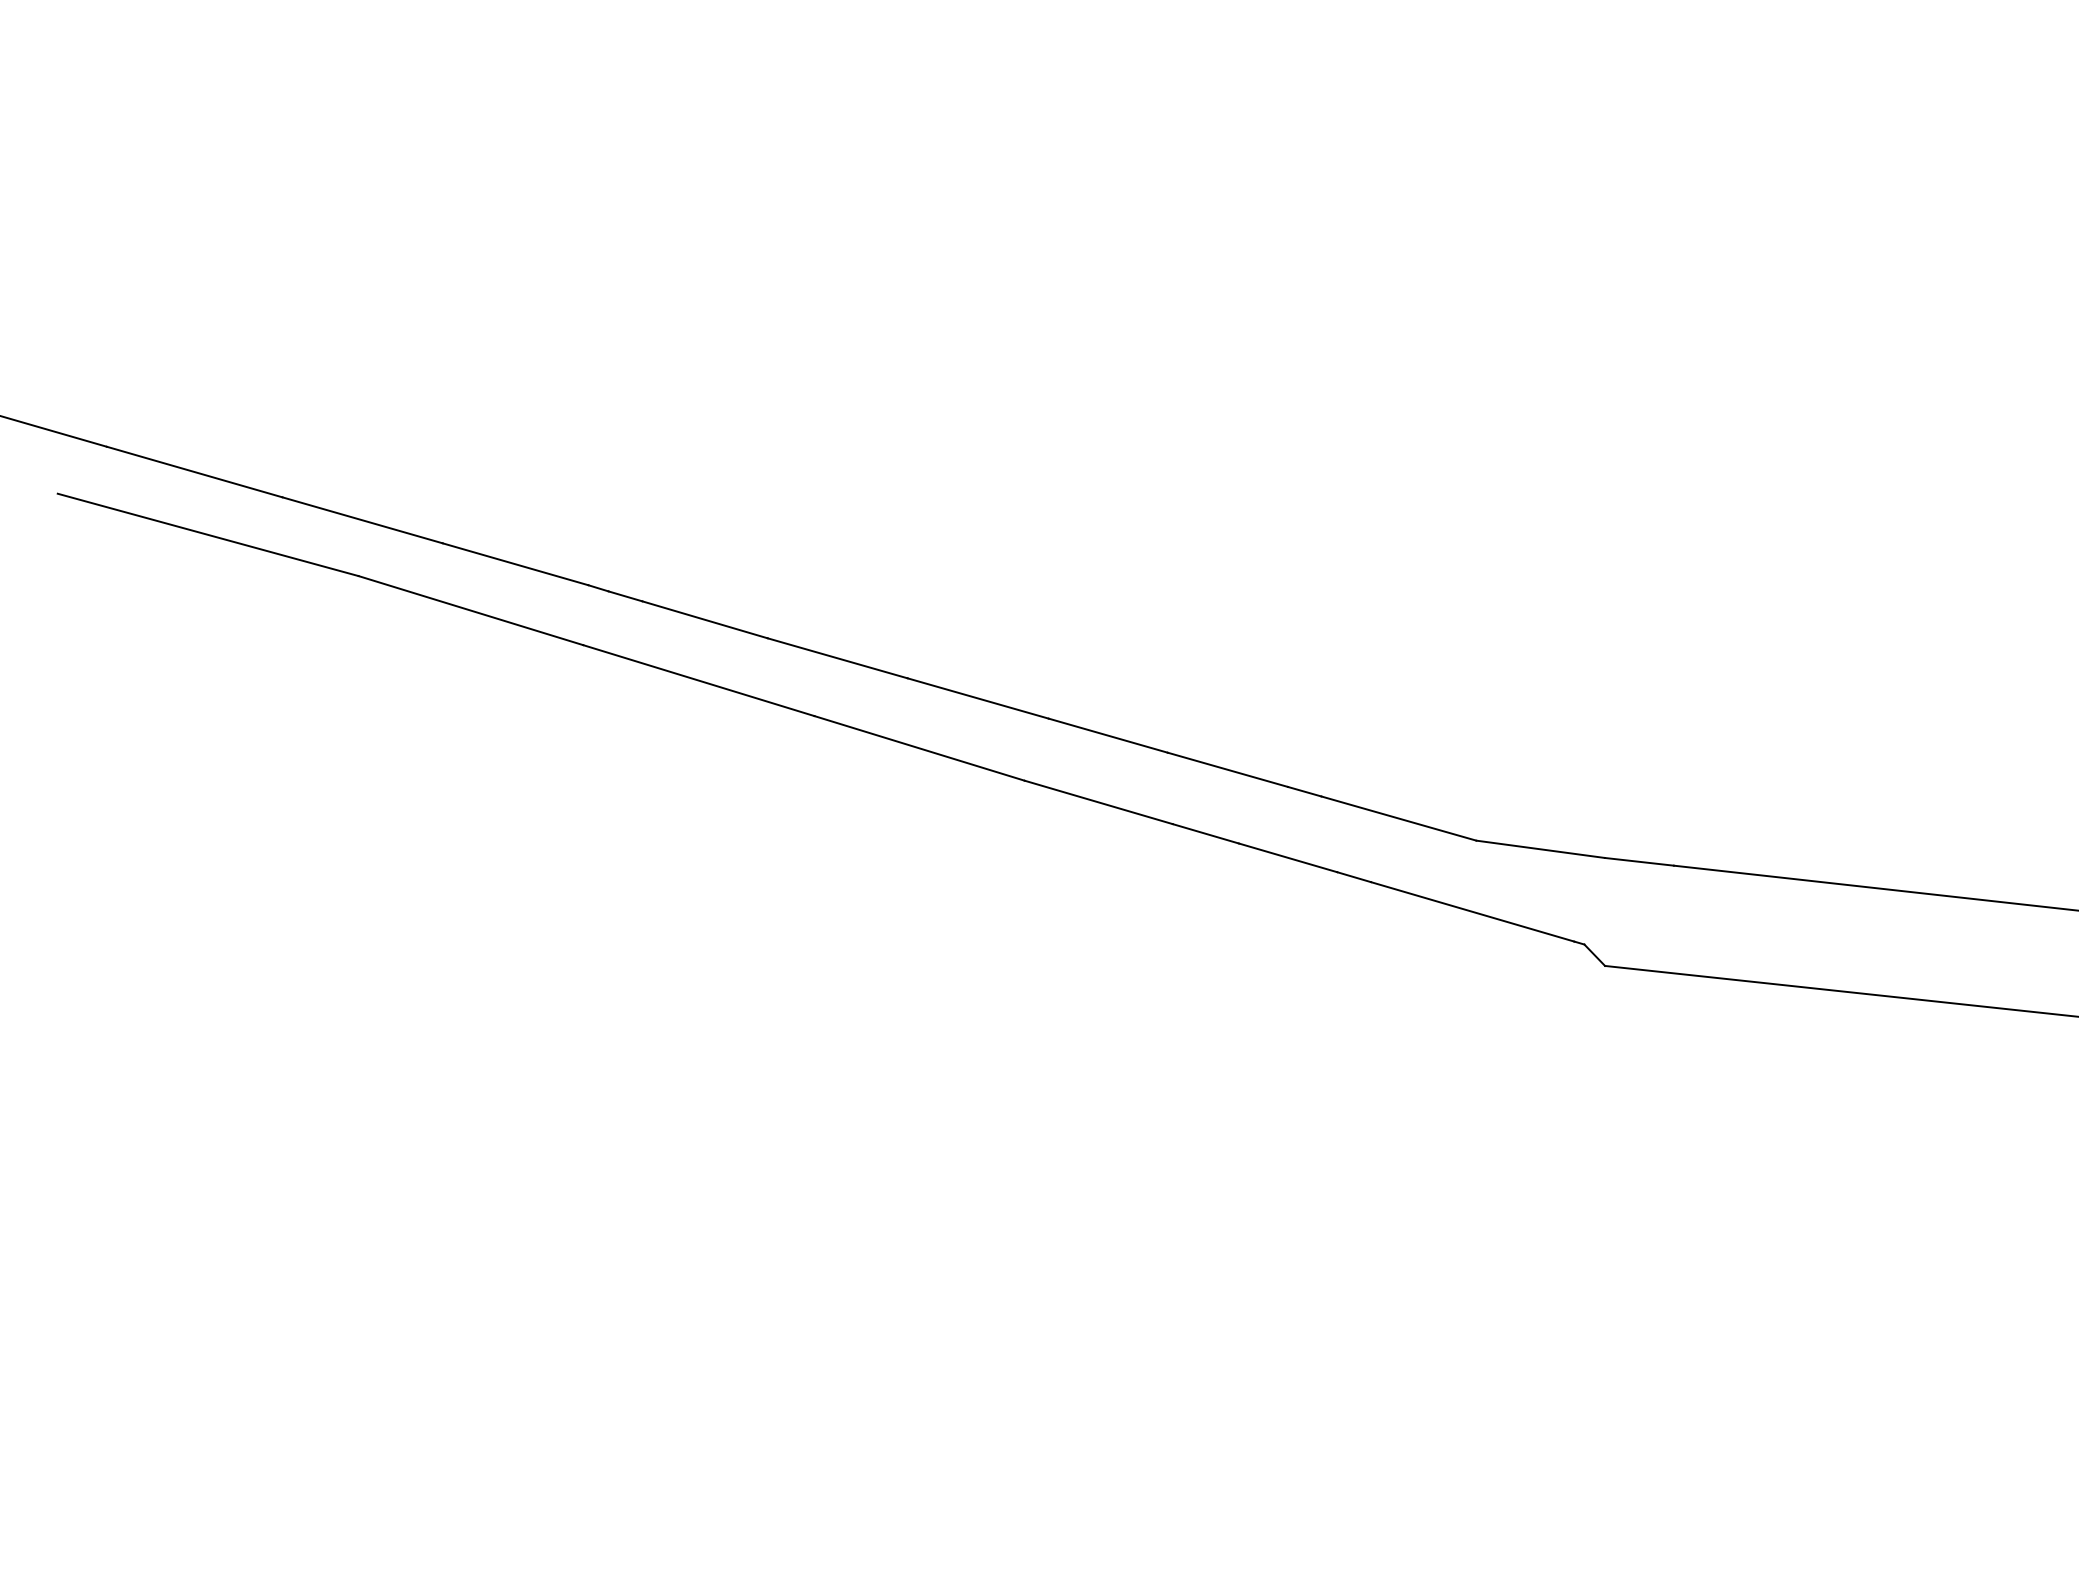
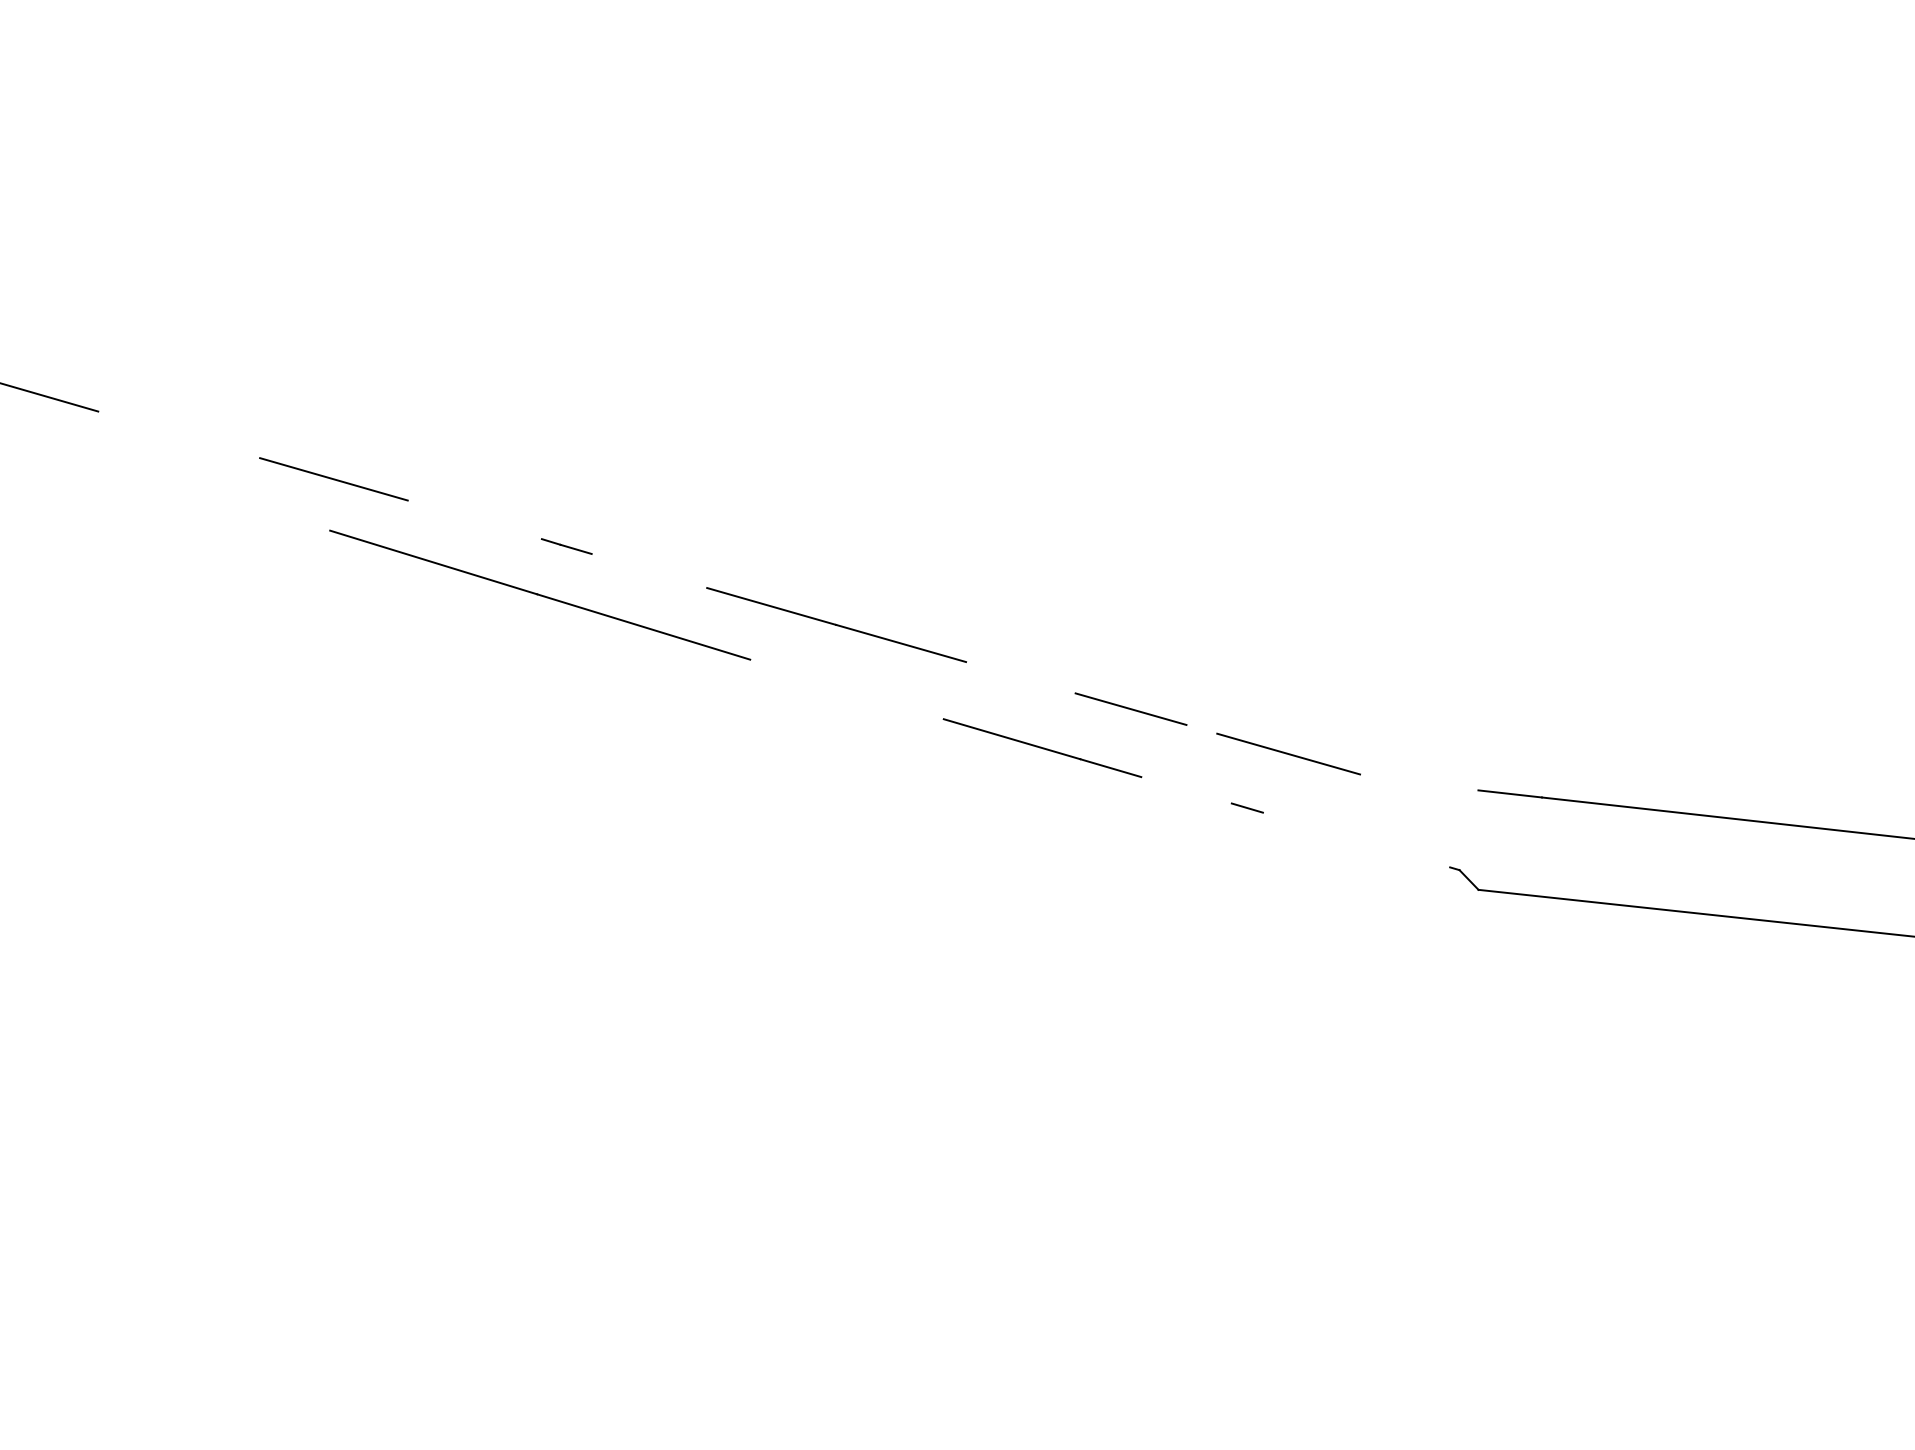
line: (195, 471) -> (179, 434), removed
line: (208, 534) -> (191, 492), removed
line: (515, 563) -> (474, 519), removed
line: (705, 619) -> (649, 570), removed
line: (1107, 735) -> (1020, 677), removed
line: (919, 748) -> (846, 689), removed
line: (1304, 790) -> (1201, 728), removed
line: (1540, 849) -> (1419, 782), removed
line: (1288, 858) -> (1186, 790), removed
line: (1472, 911) -> (1356, 839), removed

